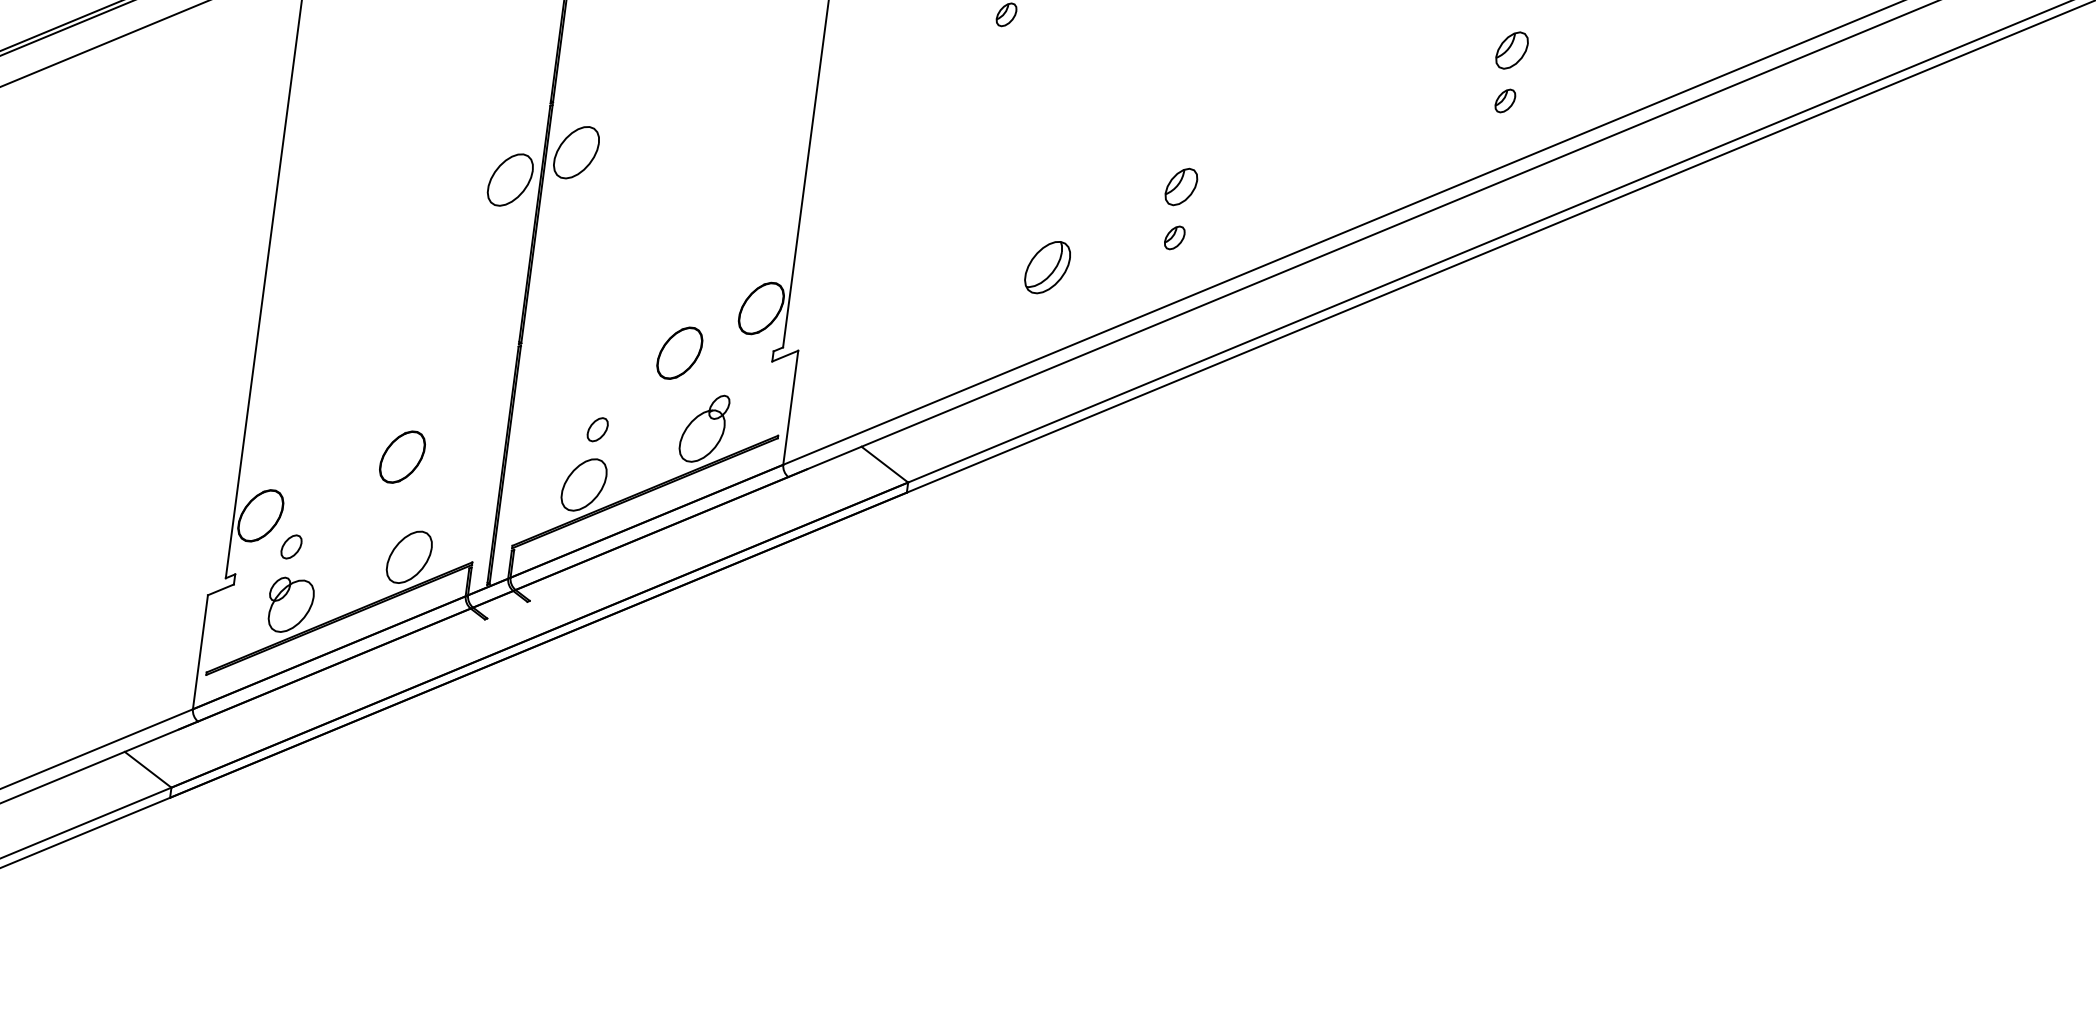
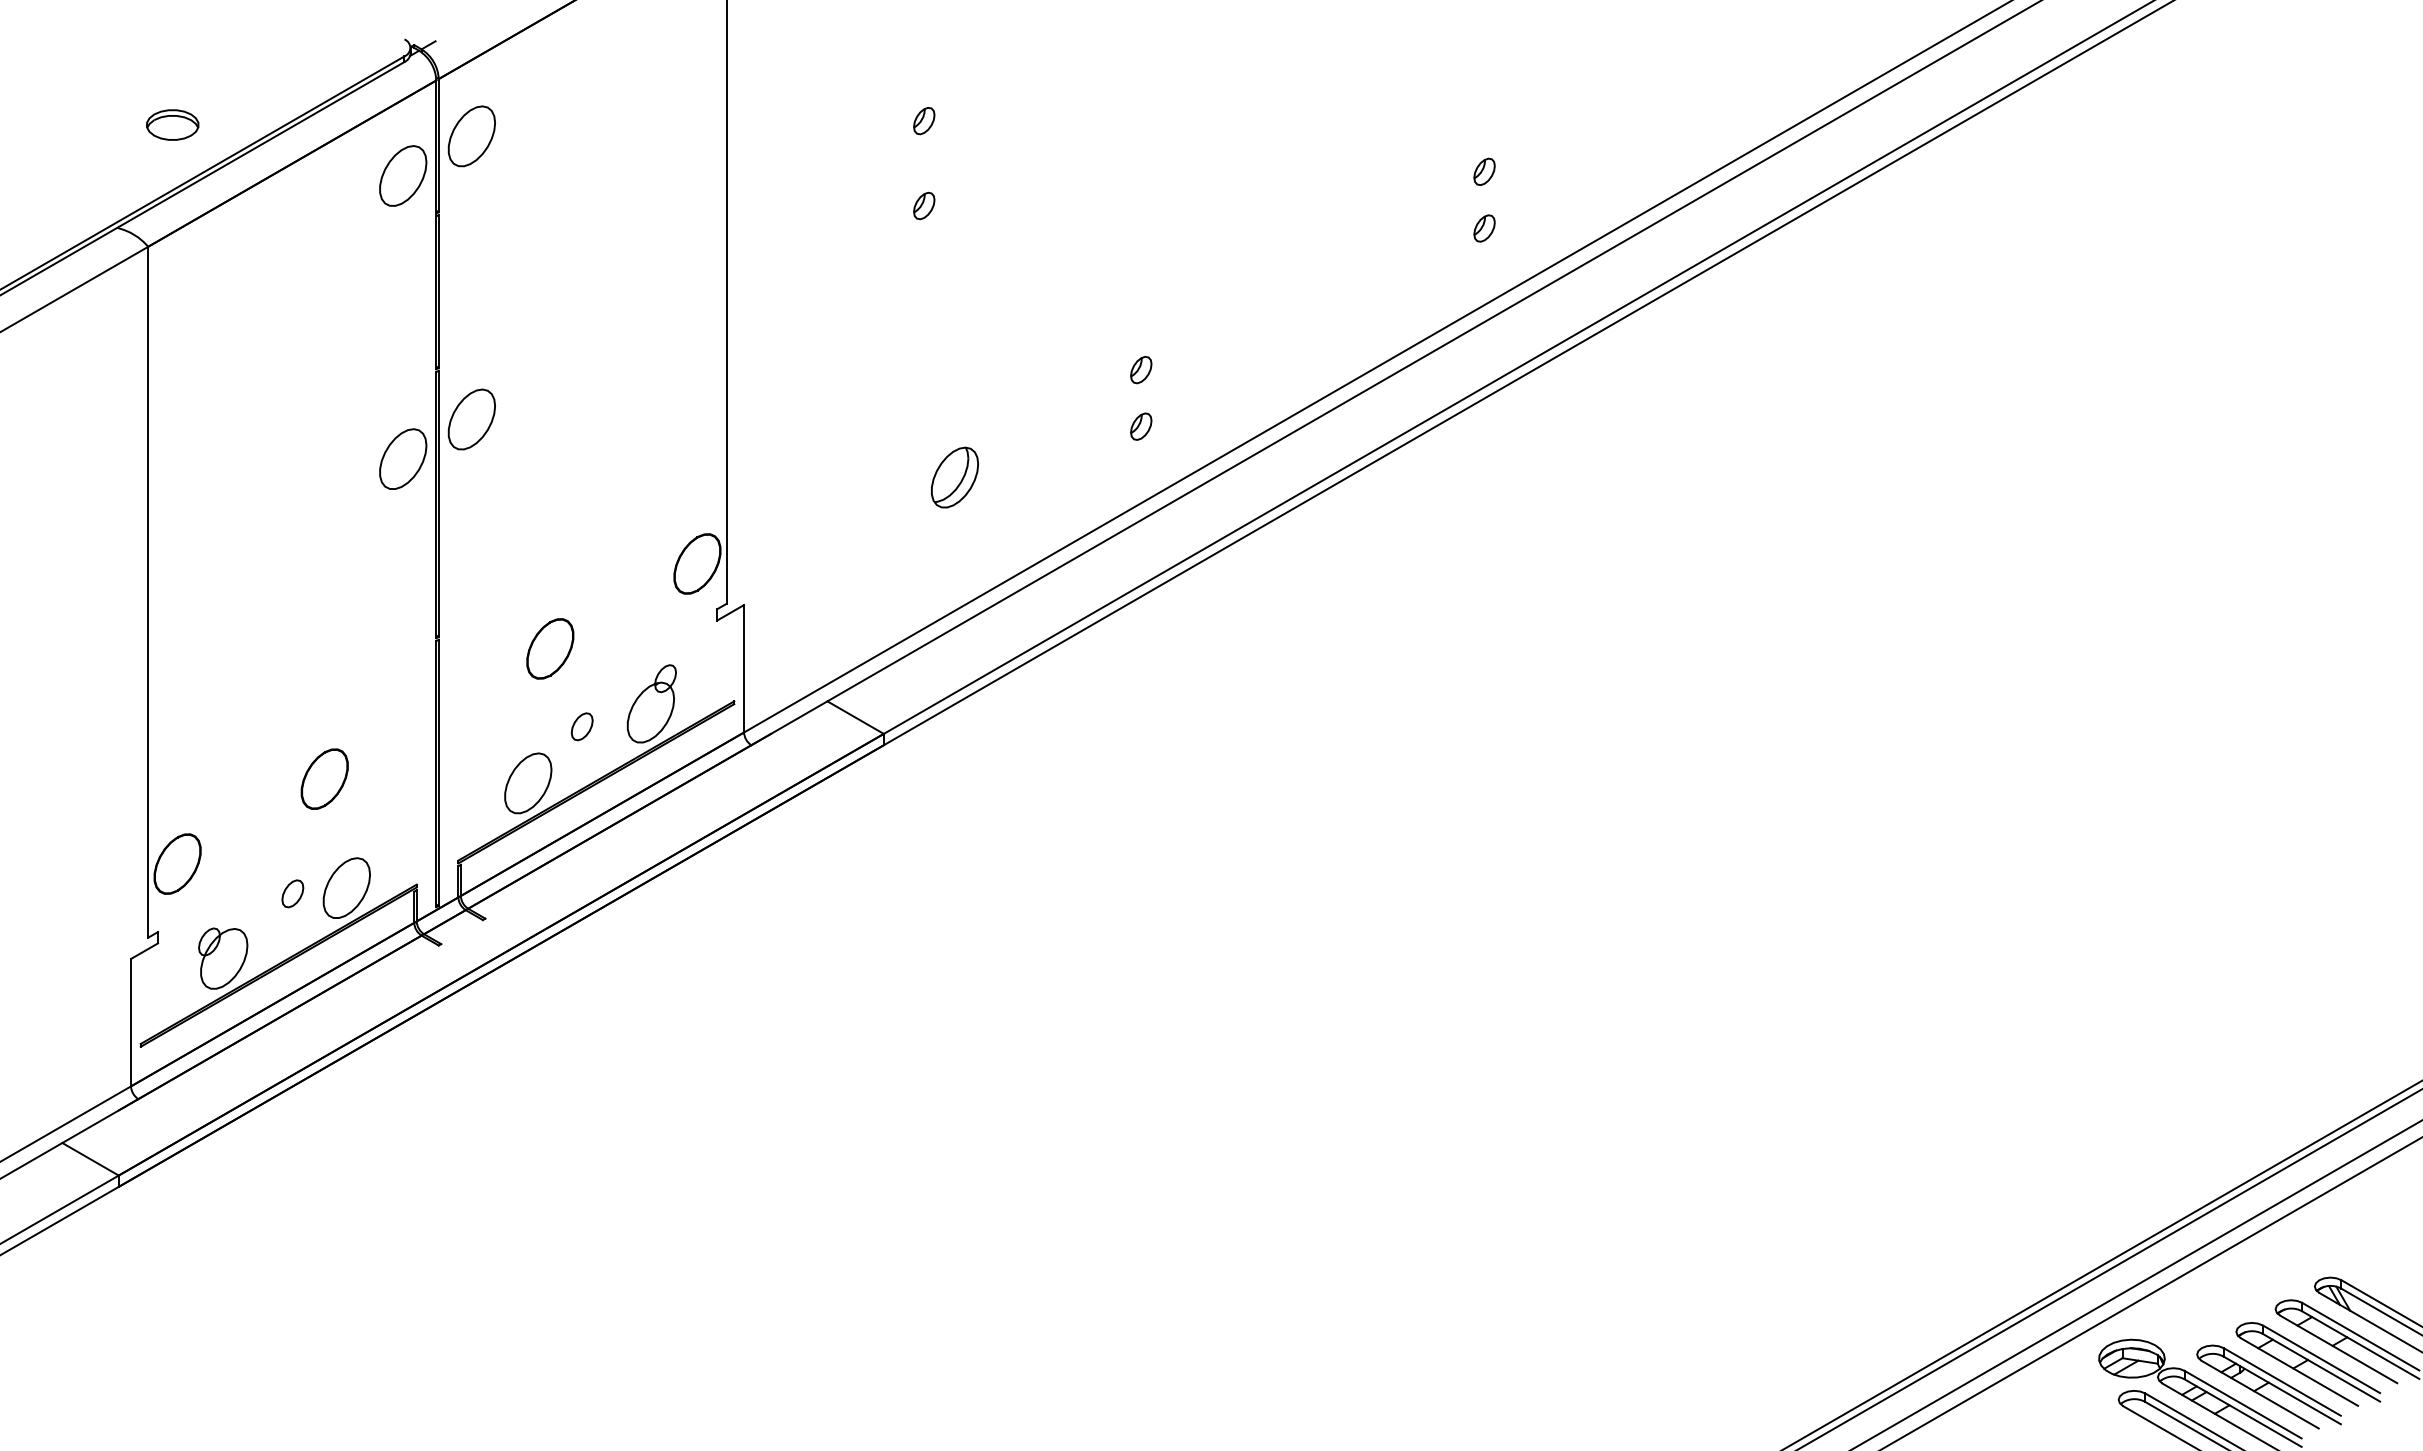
part: (1512, 49) -> (1484, 171), size x0.62
part: (1181, 187) -> (1141, 370), size x0.62
part: (1048, 267) -> (955, 477), moved
part: (680, 352) -> (550, 648), moved
part: (597, 429) -> (581, 726), moved
part: (291, 546) -> (292, 893), moved

